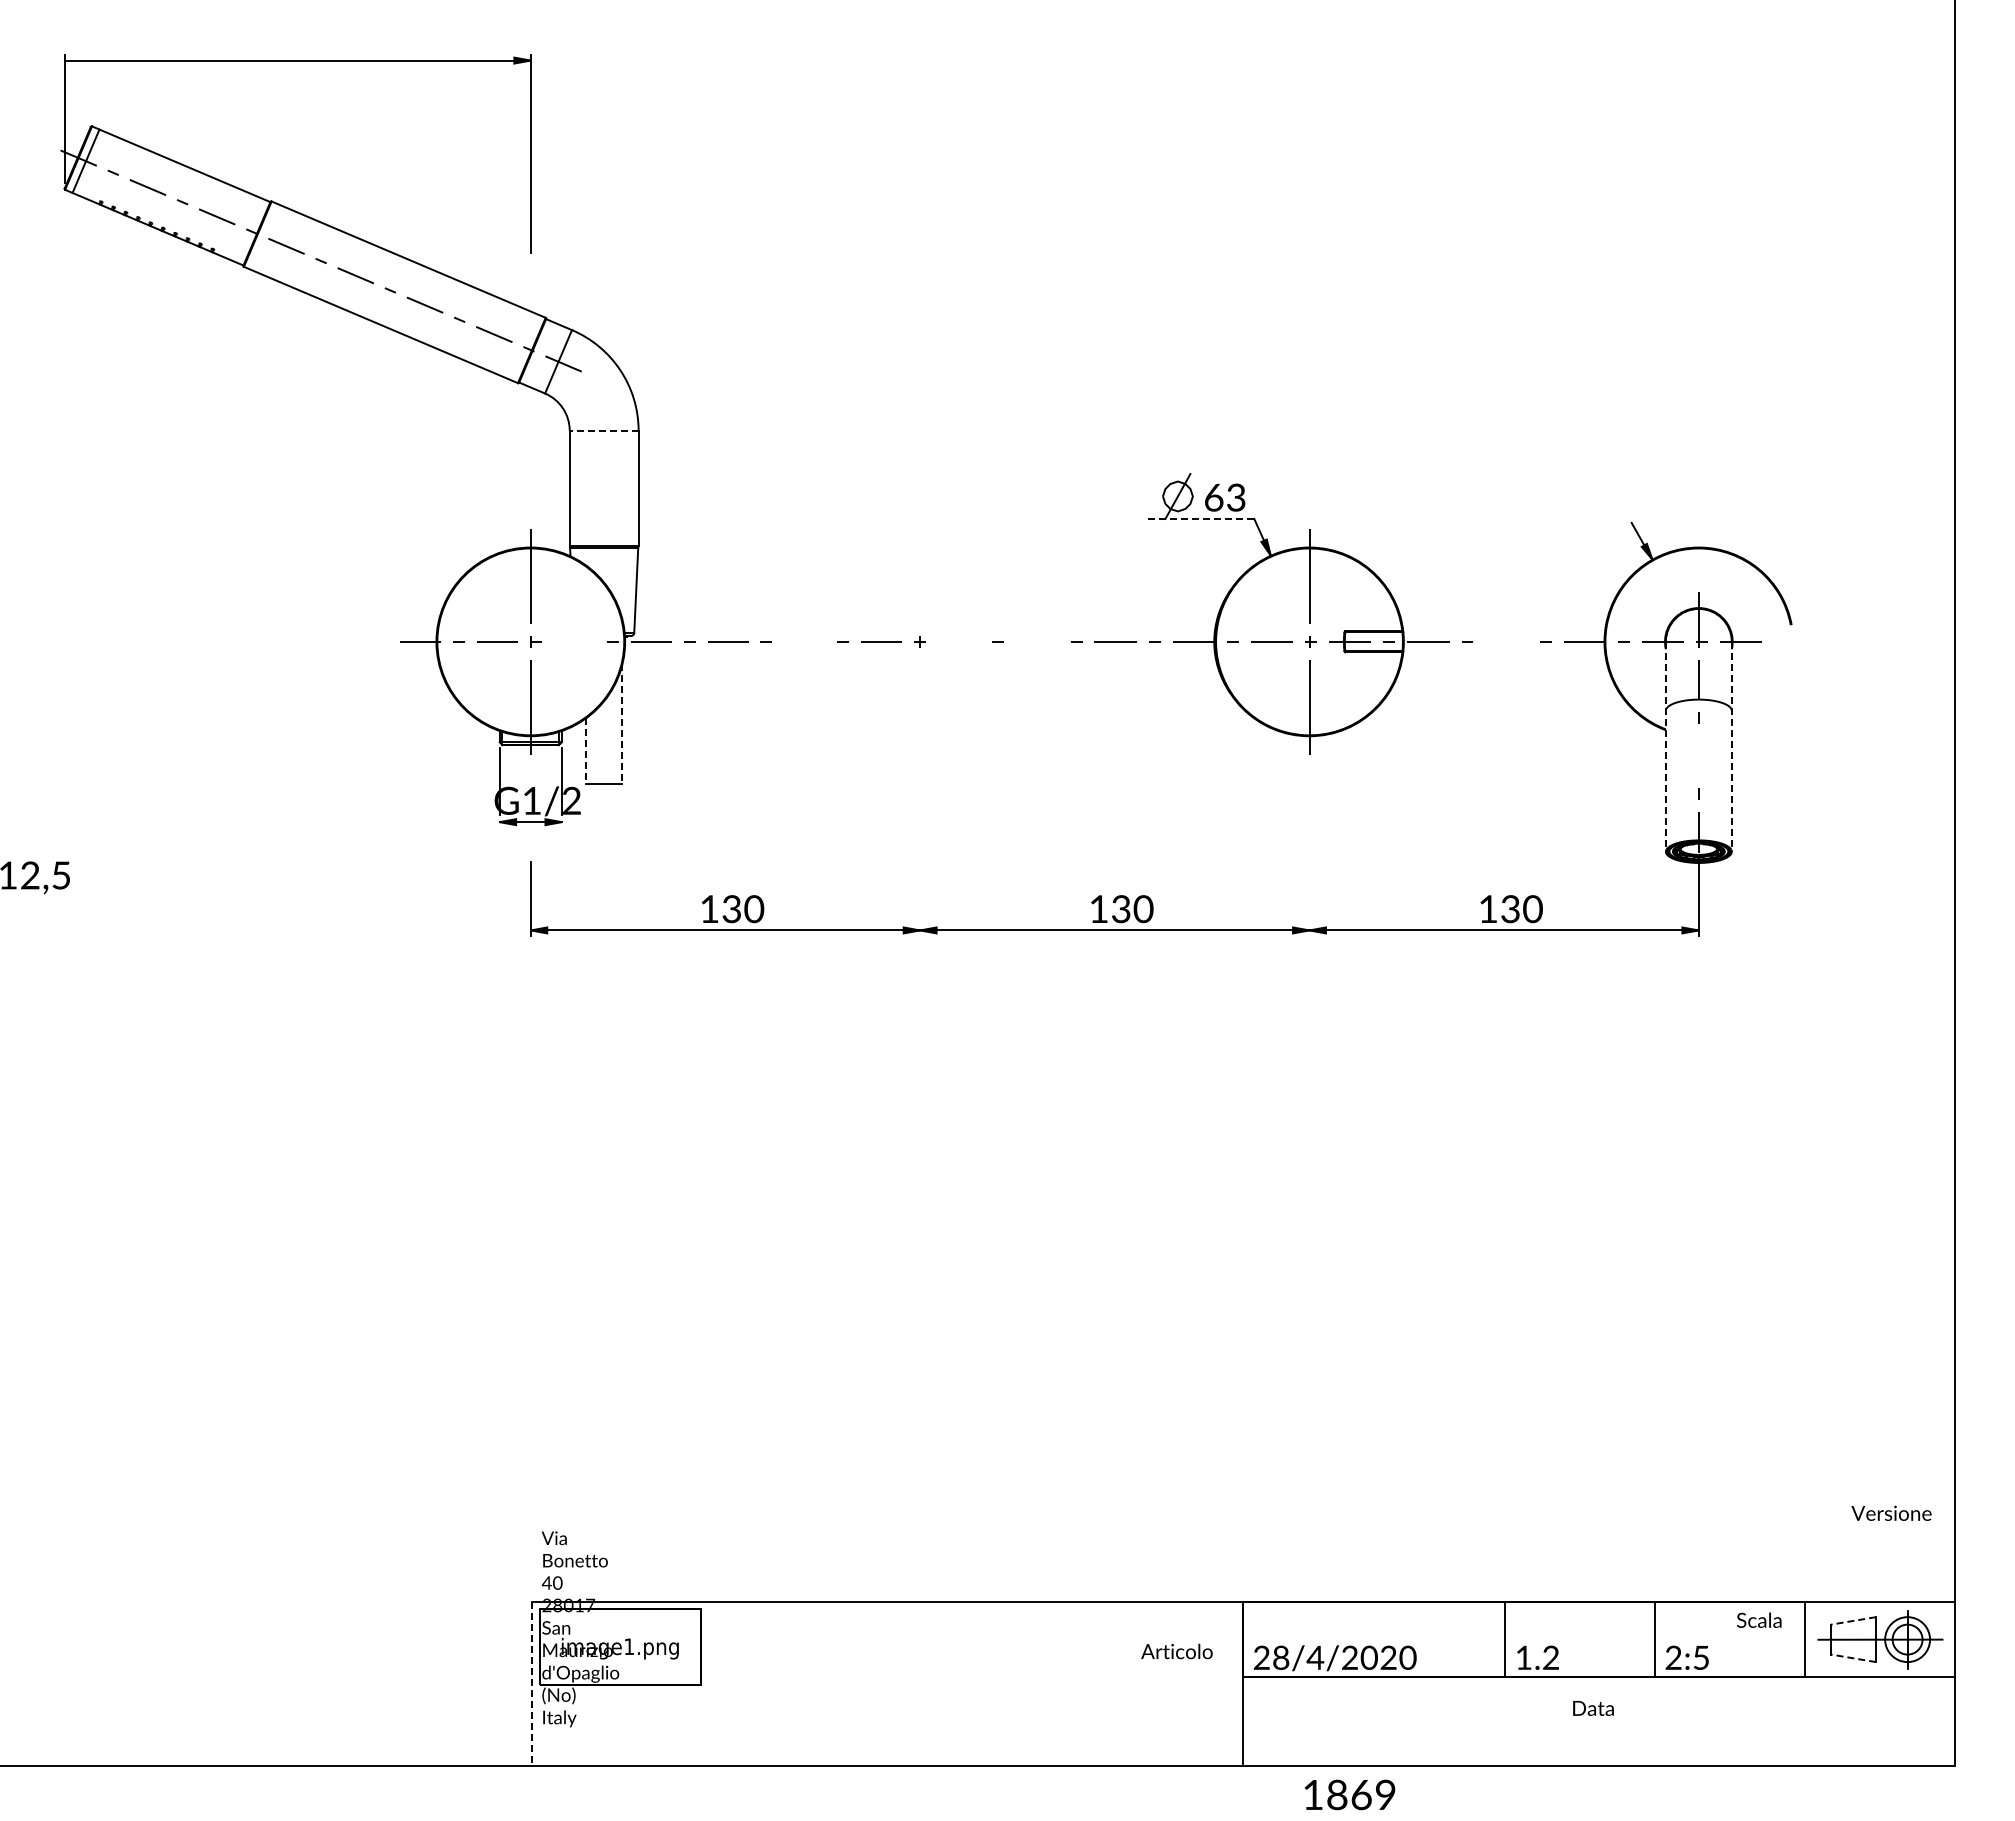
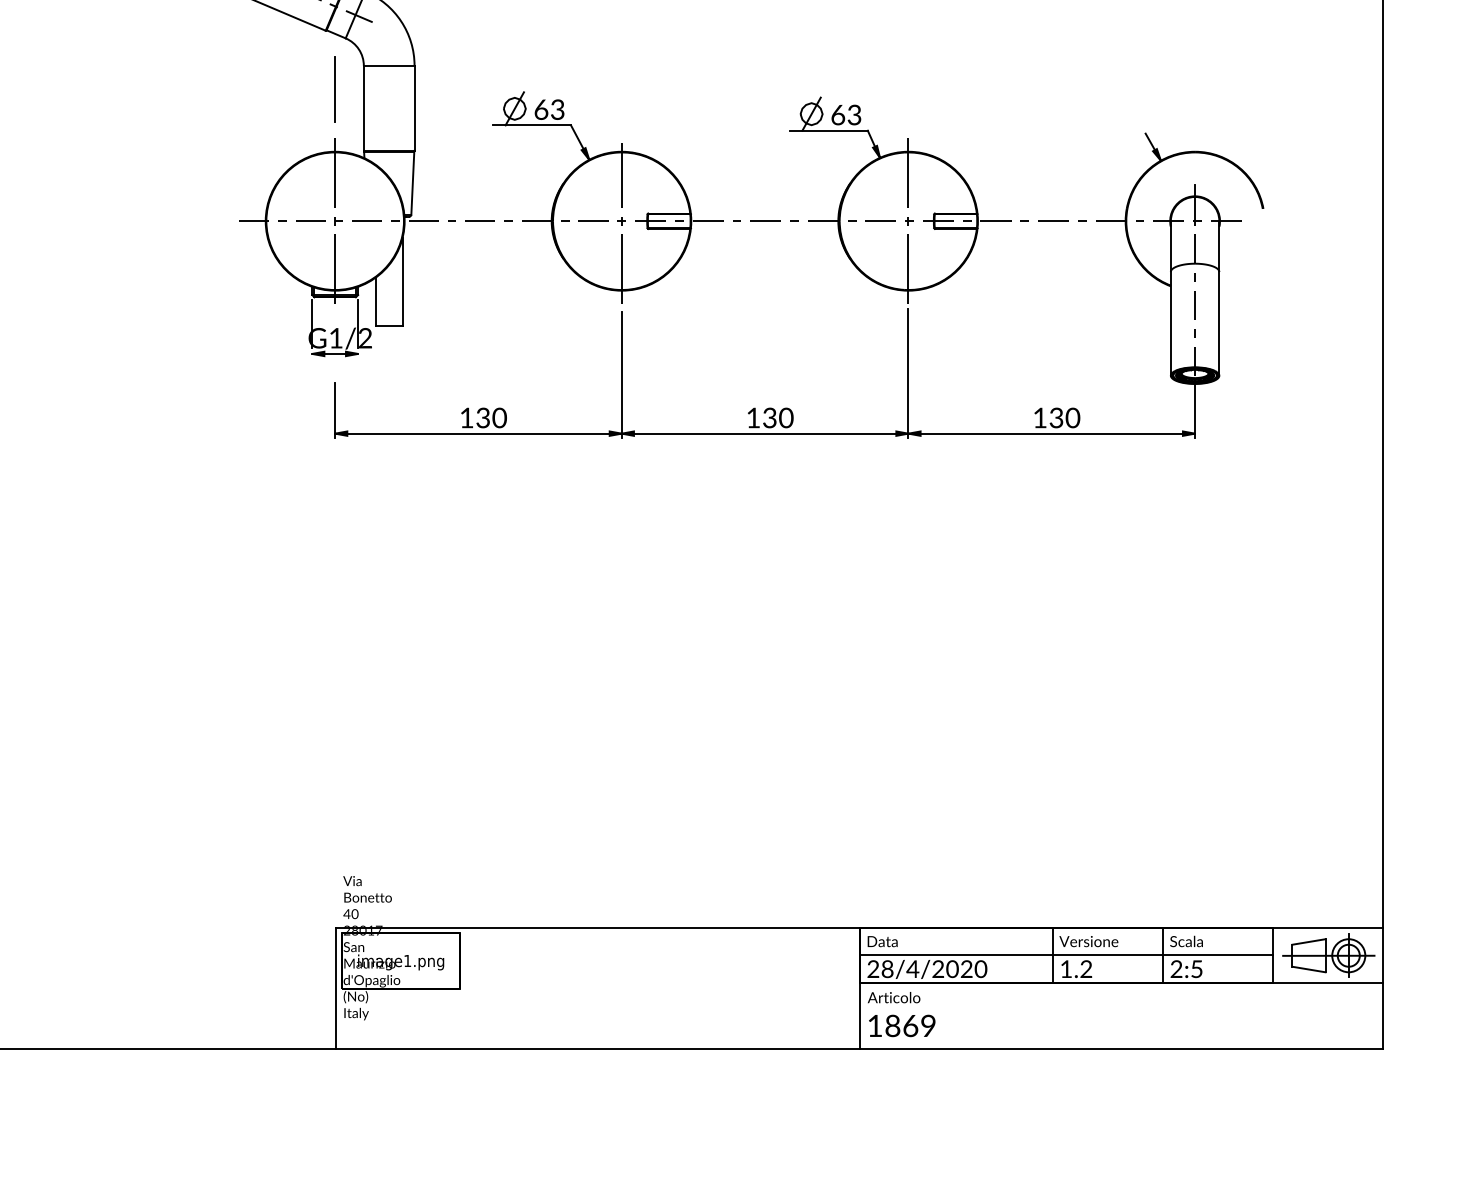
line: (603, 430) -> (388, 65), dashed -> solid
line: (530, 463) -> (334, 89), added
line: (1200, 518) -> (828, 130), dashed -> solid
part: (901, 609) -> (608, 197), added
line: (574, 641) -> (367, 220), added
line: (1506, 641) -> (1053, 220), added
line: (622, 723) -> (402, 281), dashed -> solid
line: (1665, 746) -> (1170, 298), dashed -> solid
line: (1731, 746) -> (1219, 298), dashed -> solid
line: (586, 750) -> (376, 301), dashed -> solid
line: (1698, 756) -> (1194, 305), added
line: (1309, 848) -> (908, 373), added
line: (920, 850) -> (622, 374), added
text: (1891, 1512) -> (1088, 940), moved
text: (1759, 1619) -> (1186, 940), moved
line: (1853, 1620) -> (1308, 941), dashed -> solid
line: (1523, 1639) -> (1066, 955), added
text: (1176, 1651) -> (893, 997), moved
line: (1853, 1658) -> (1308, 969), dashed -> solid
line: (531, 1684) -> (335, 988), dashed -> solid
text: (1593, 1708) -> (882, 941), moved
text: (1349, 1794) -> (901, 1025), moved

